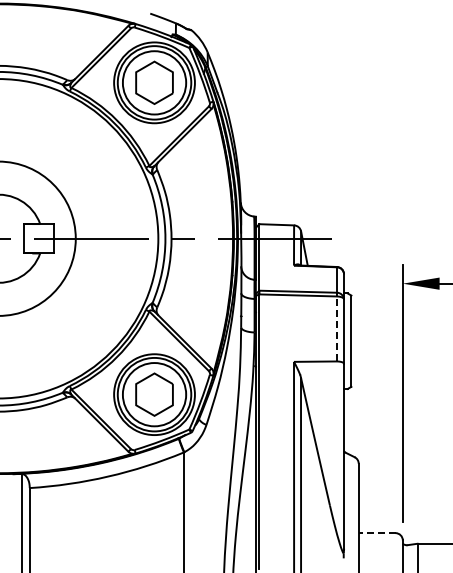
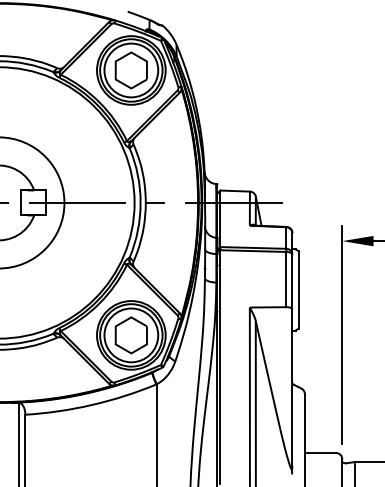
line: (336, 328) -> (285, 279), dashed -> solid
line: (376, 533) -> (319, 453), dashed -> solid

